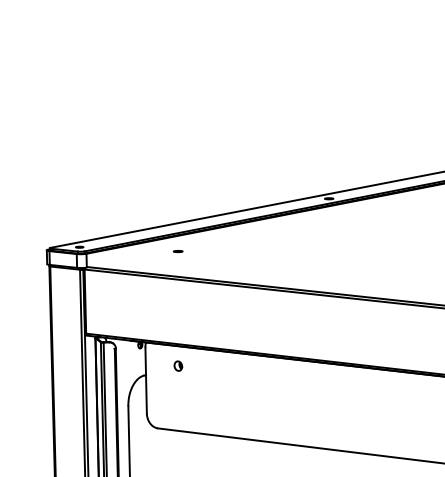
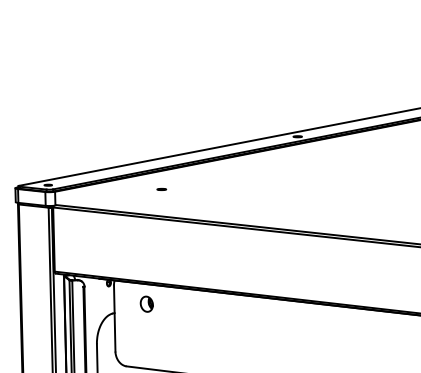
part: (177, 251) -> (161, 189), moved
part: (178, 365) -> (147, 303), size x1.6

